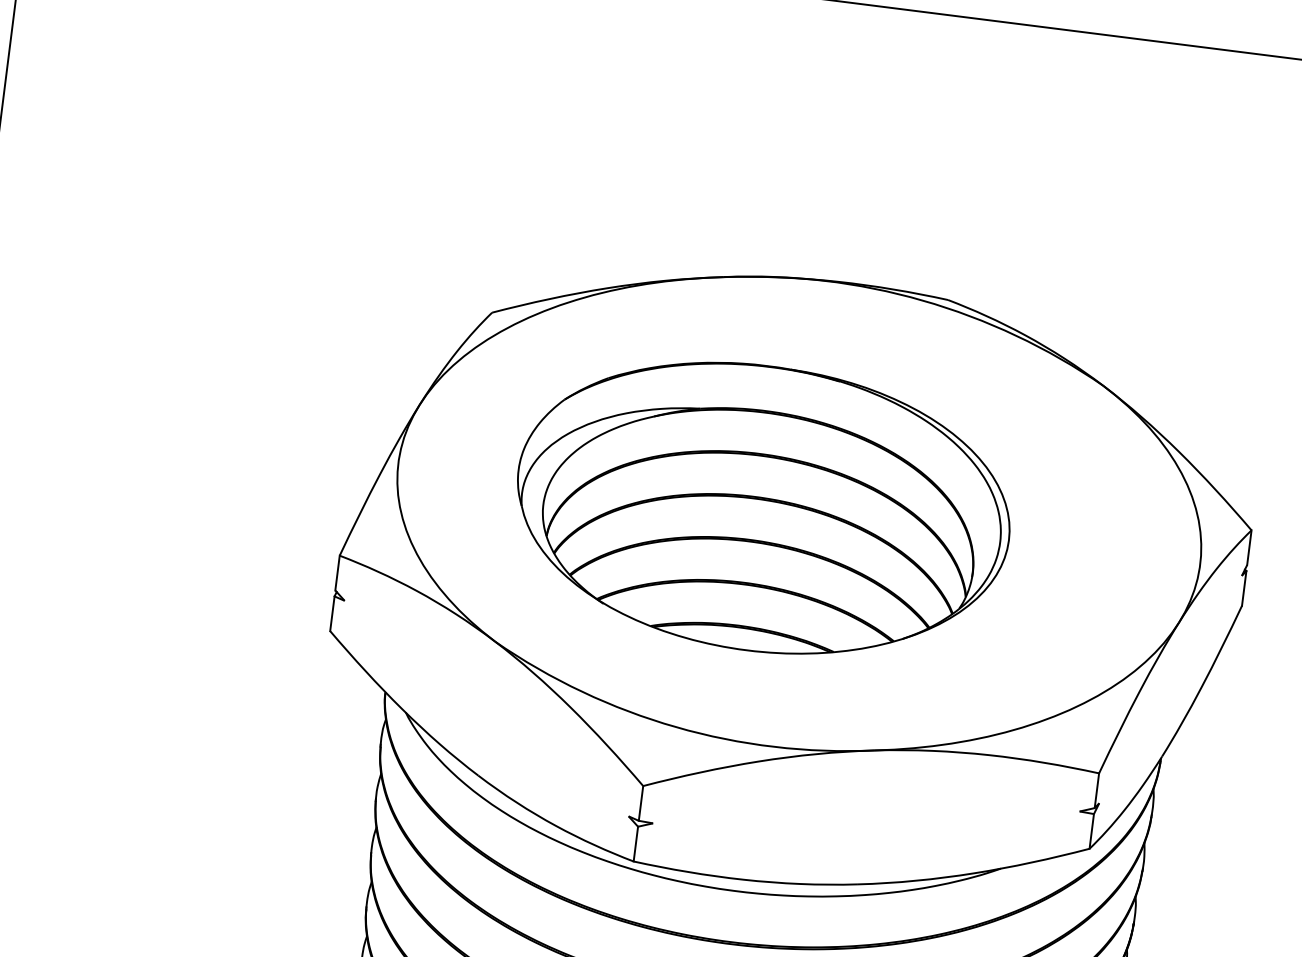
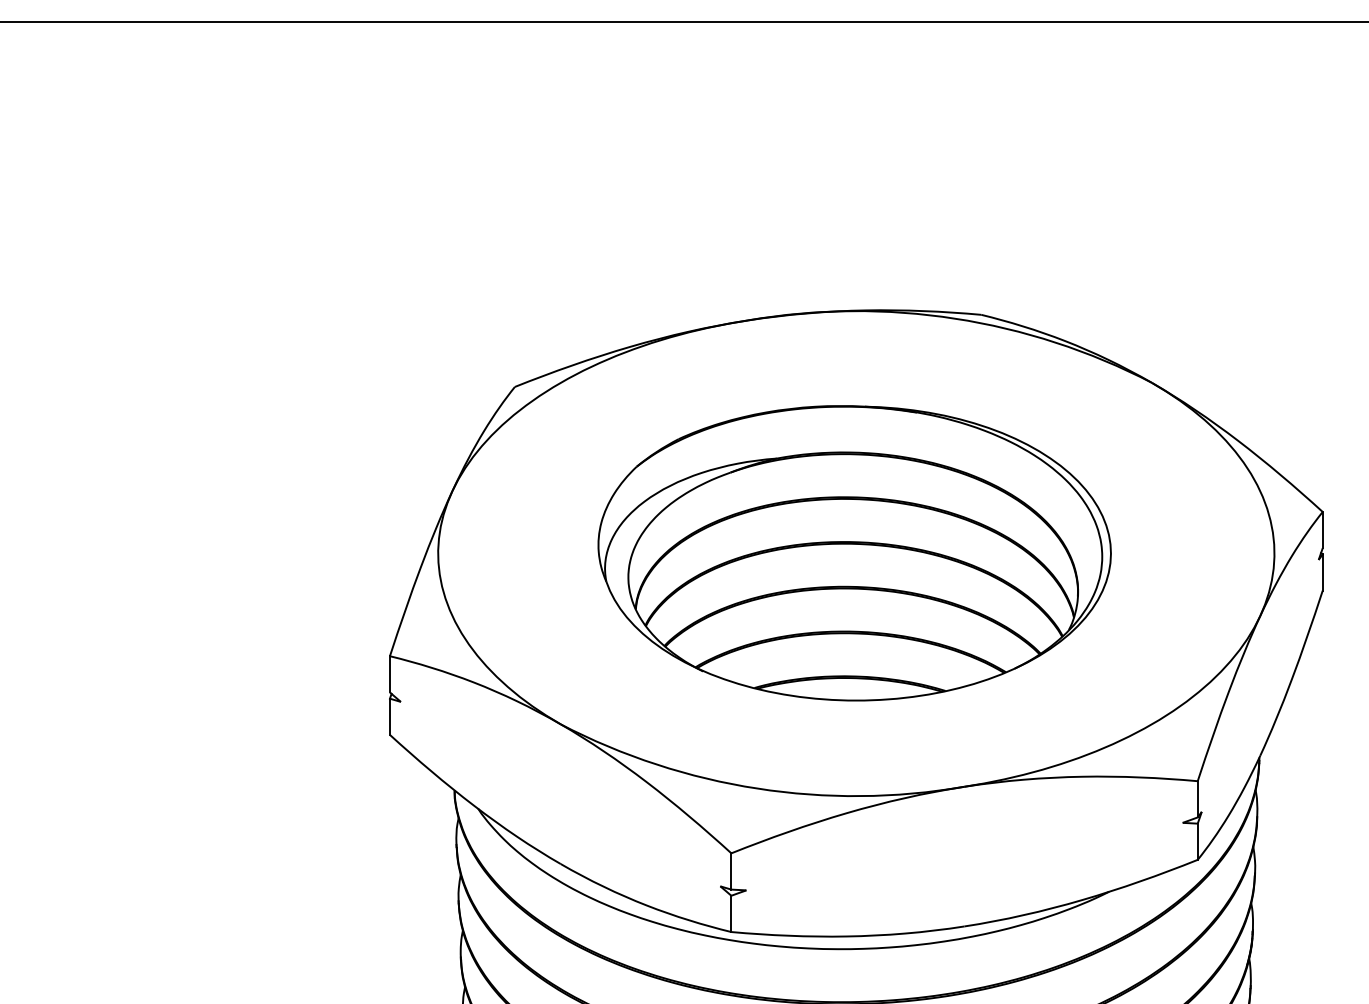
part: (763, 509) -> (854, 553), moved

